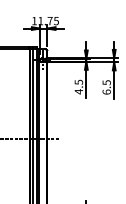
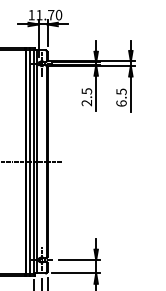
text: (56, 20) -> (58, 14), 11.75 -> 11.70
text: (78, 91) -> (86, 102), 4.5 -> 2.5

